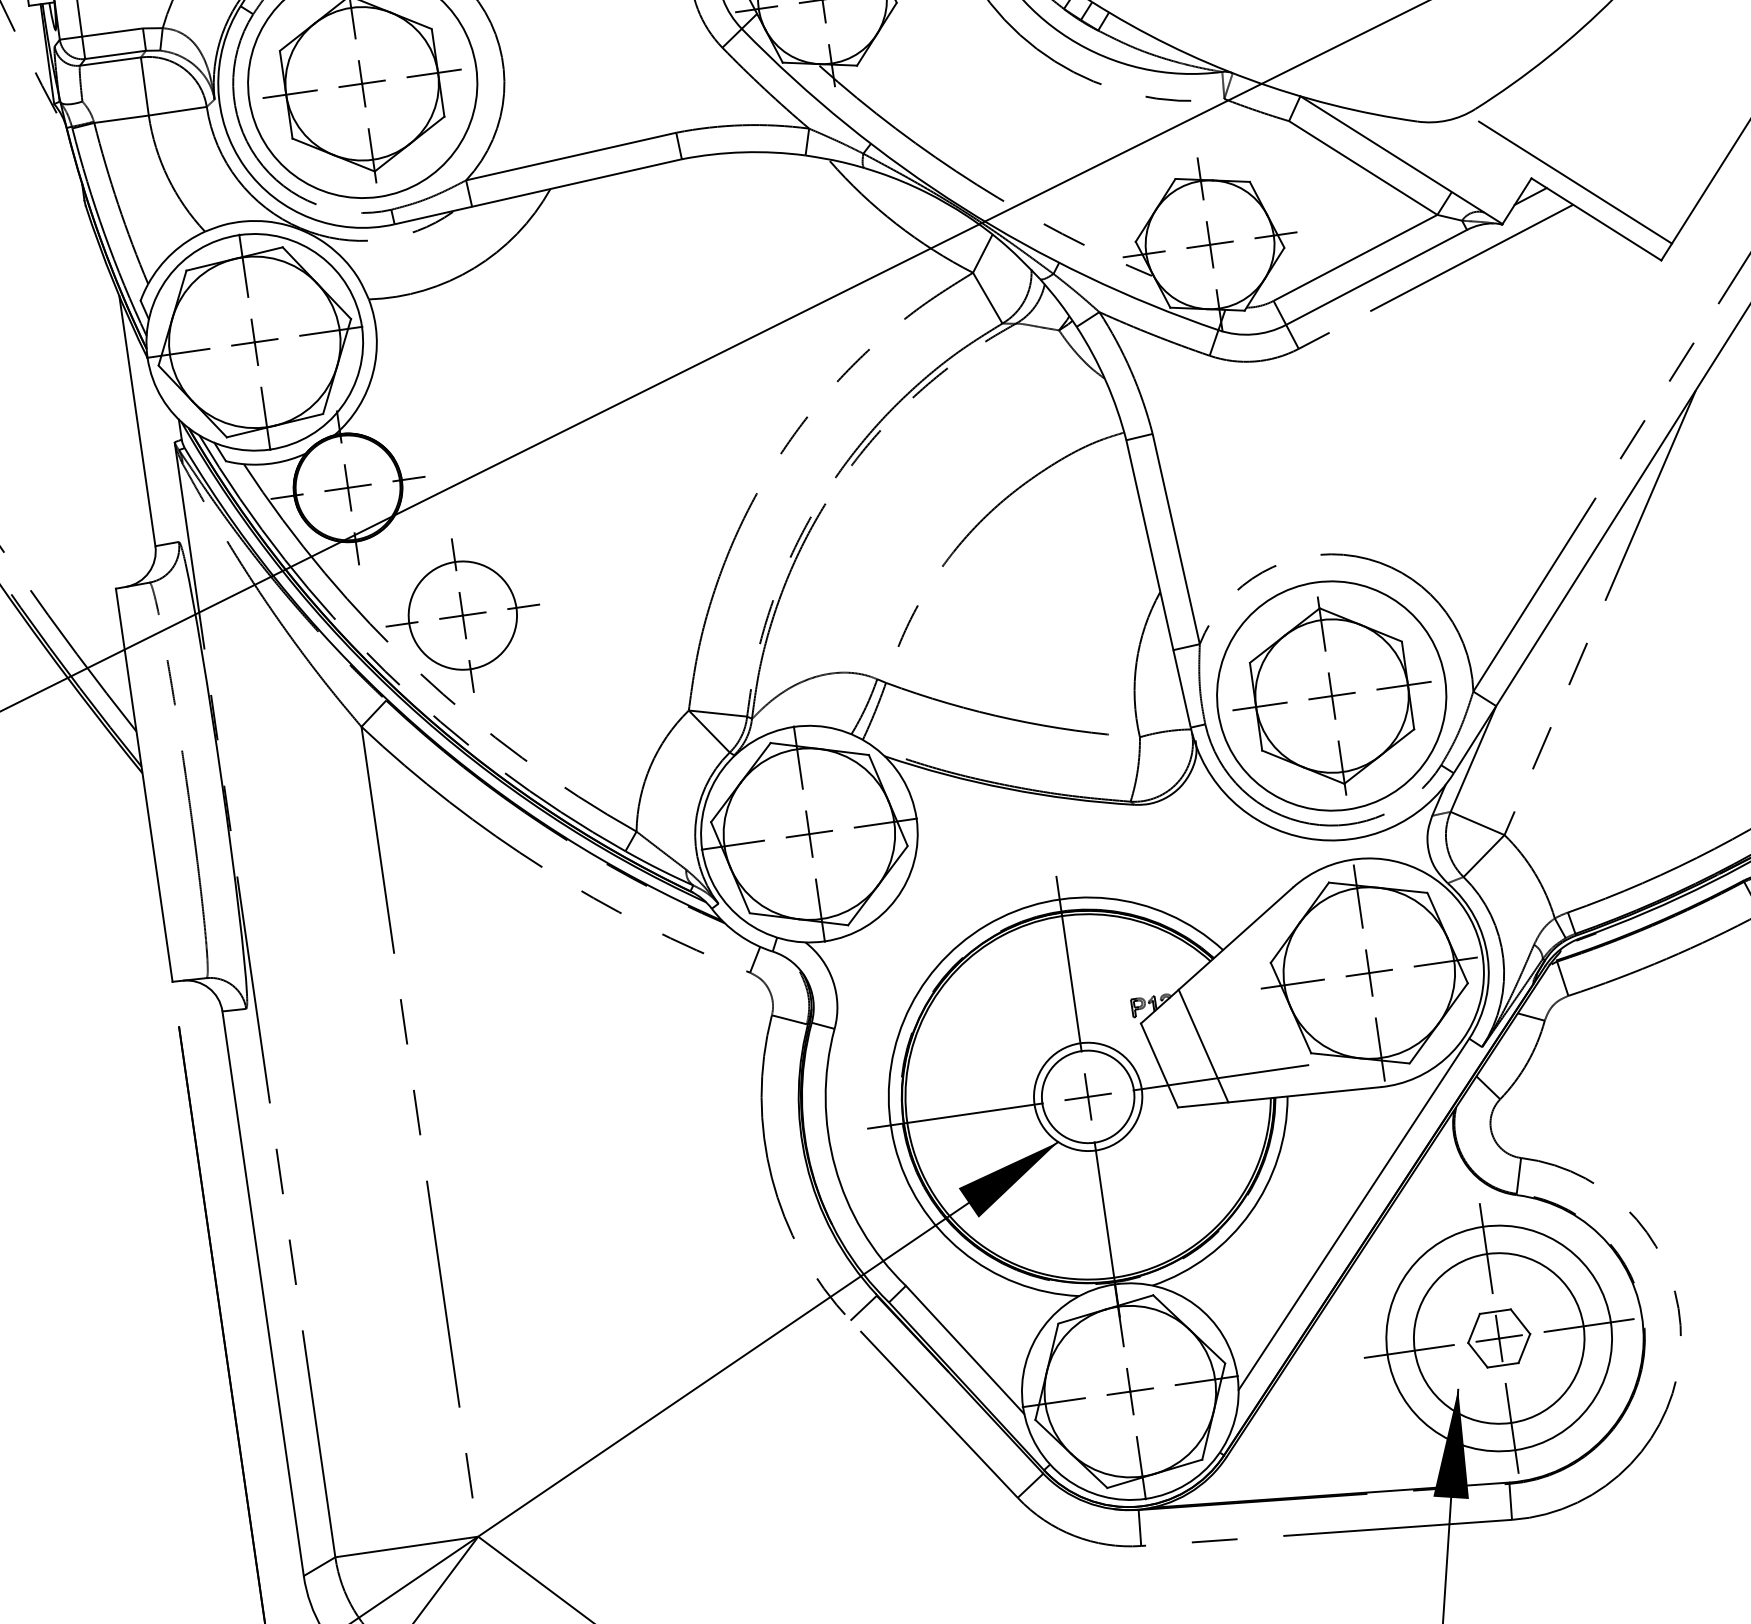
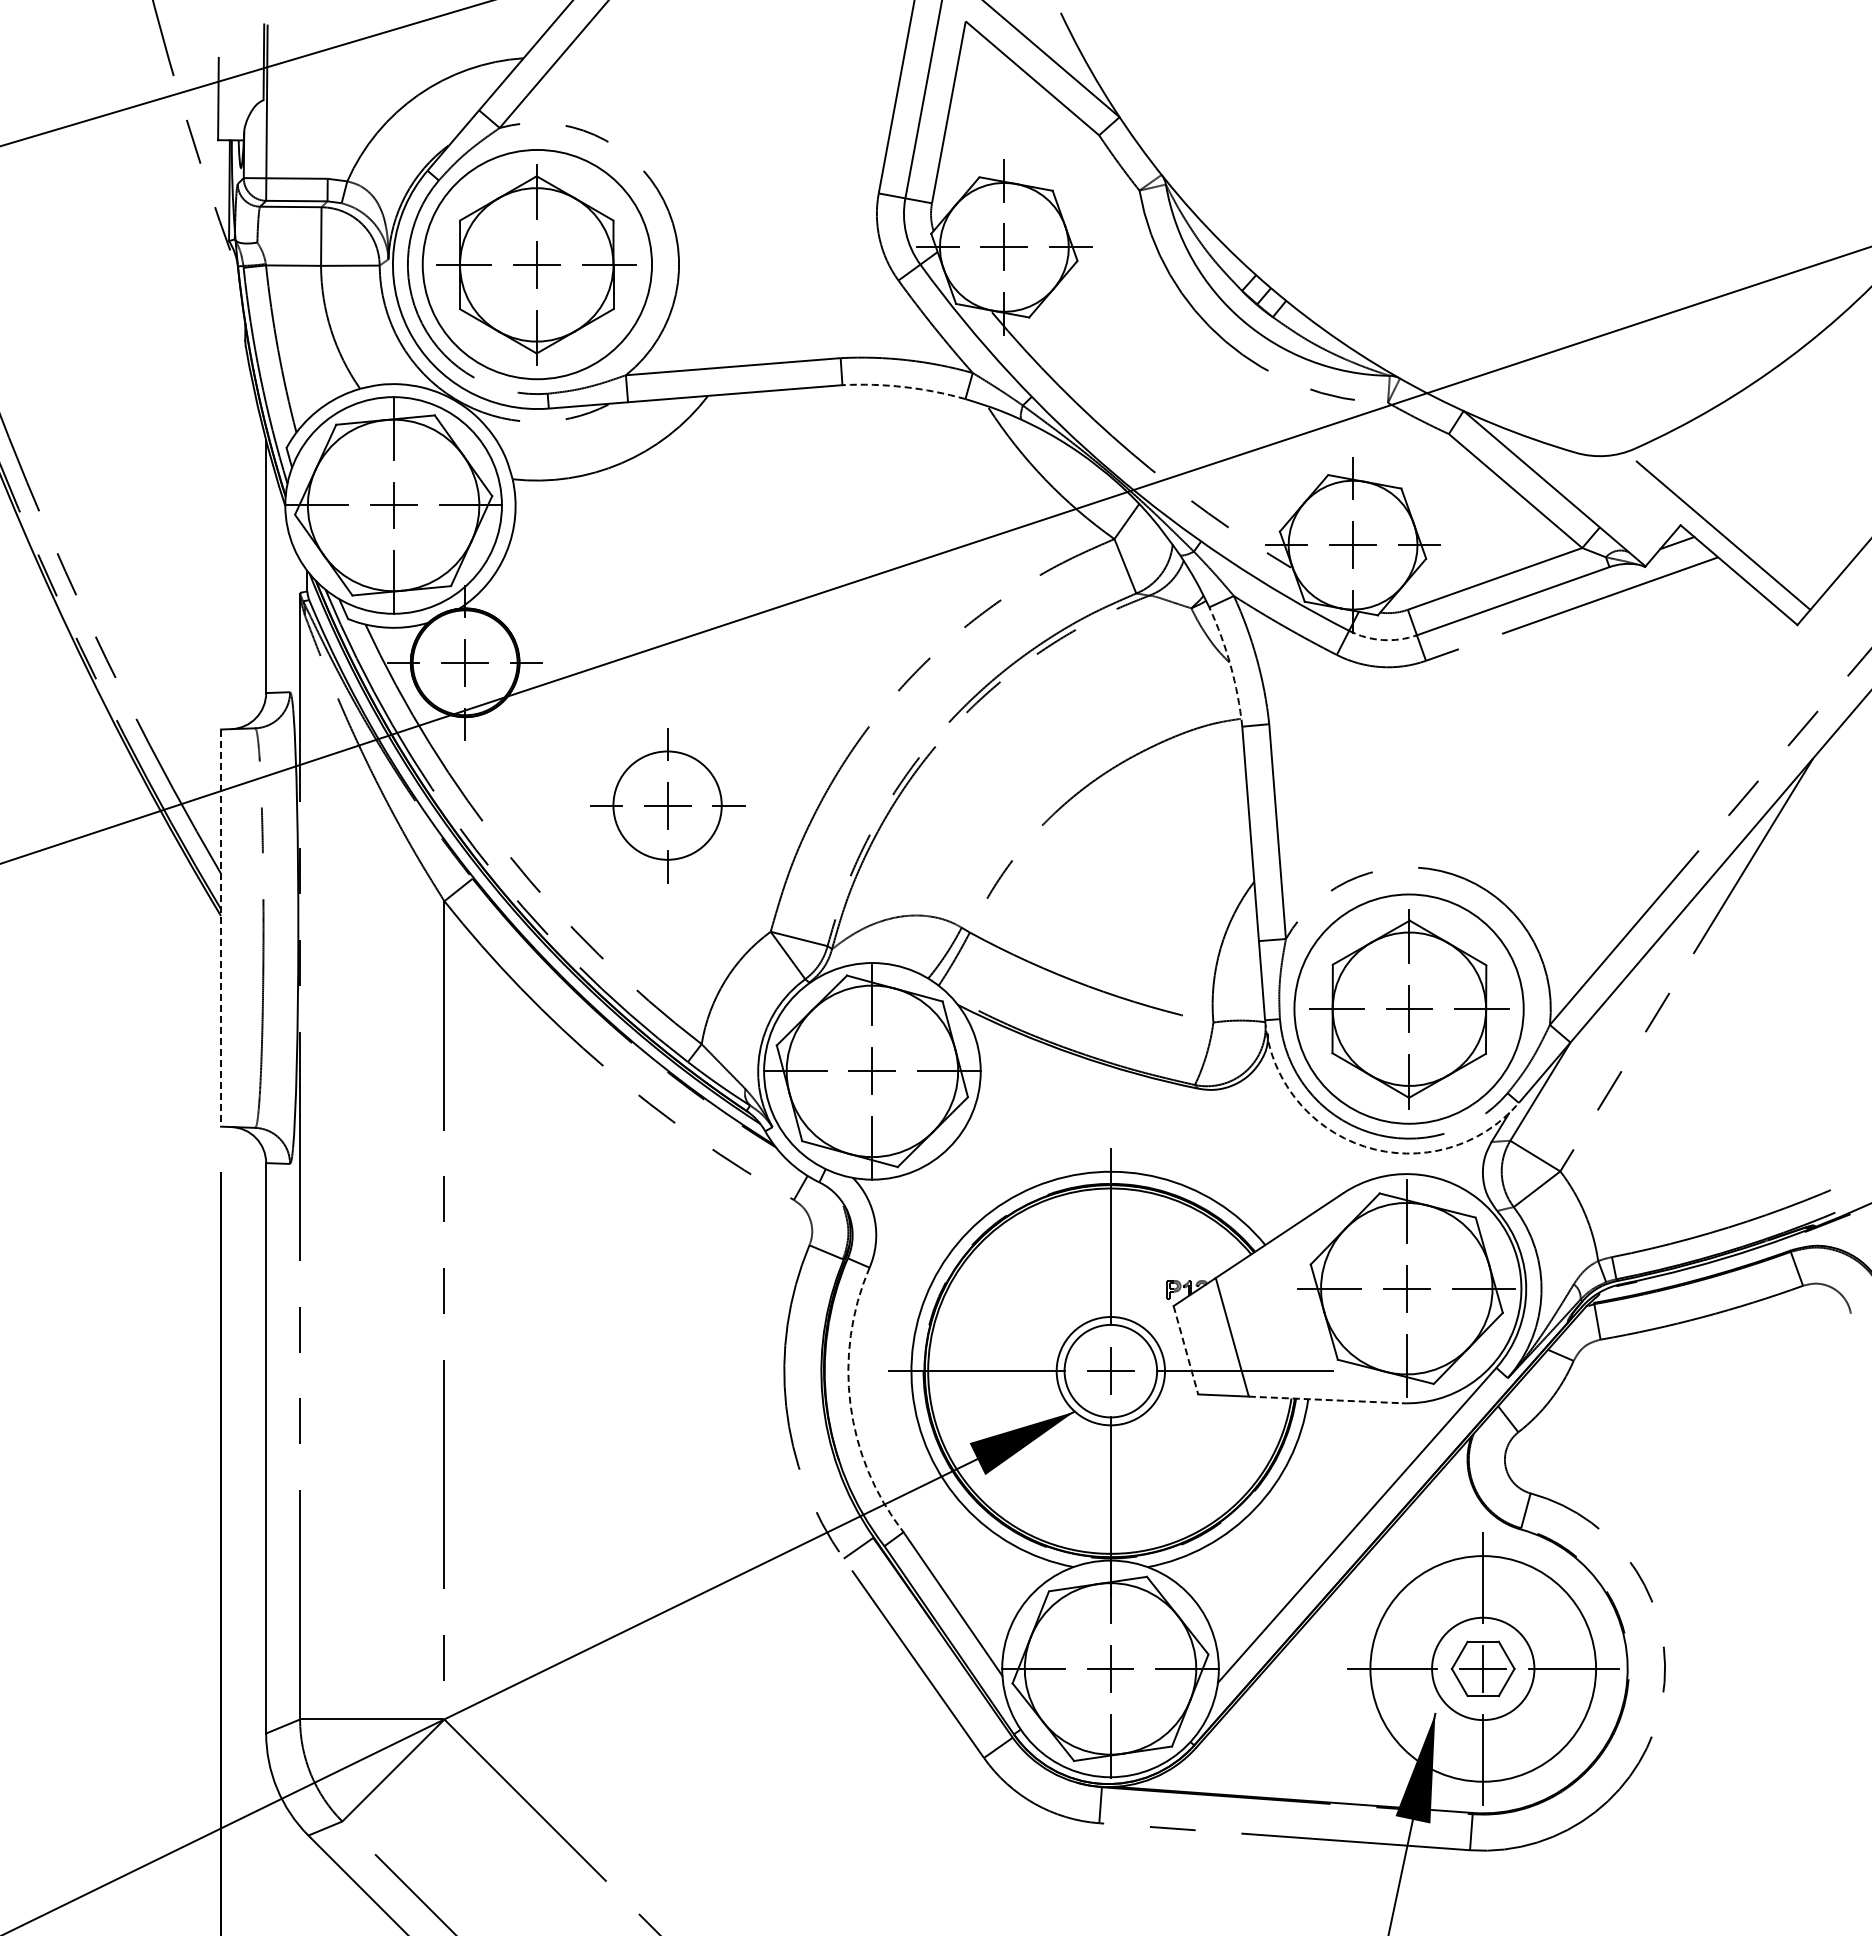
arc: (743, 152) -> (904, 387), solid -> dashed
arc: (1252, 334) -> (1382, 640), solid -> dashed
arc: (1105, 381) -> (1230, 665), solid -> dashed
part: (462, 615) -> (667, 805), moved
line: (144, 785) -> (221, 928), solid -> dashed
arc: (1307, 838) -> (1364, 1146), solid -> dashed
line: (1159, 1065) -> (1185, 1350), solid -> dashed
line: (1304, 1094) -> (1325, 1399), solid -> dashed
arc: (835, 1167) -> (850, 1404), solid -> dashed
circle: (1498, 1338) -> (1482, 1668), size x0.6

